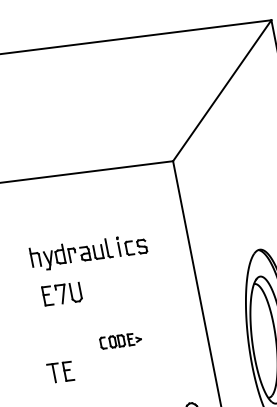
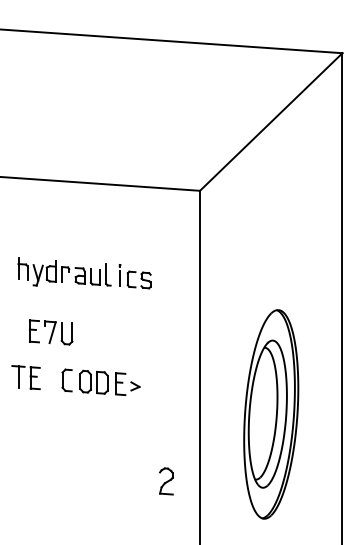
part: (62, 294) -> (51, 332), moved
part: (120, 340) -> (100, 381), size x1.67
part: (60, 372) -> (25, 377), moved

